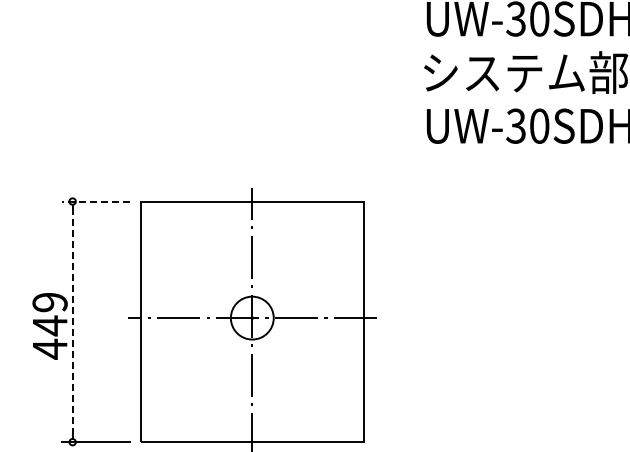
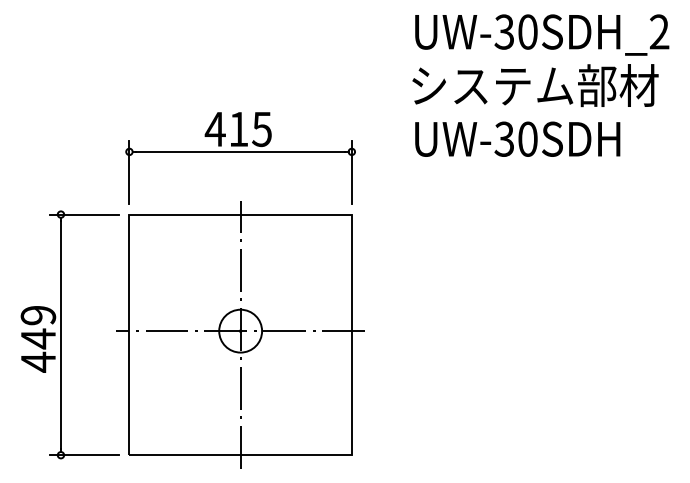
part: (252, 145) -> (240, 158), added
line: (95, 201) -> (83, 214), dashed -> solid
line: (72, 321) -> (60, 334), dashed -> solid

